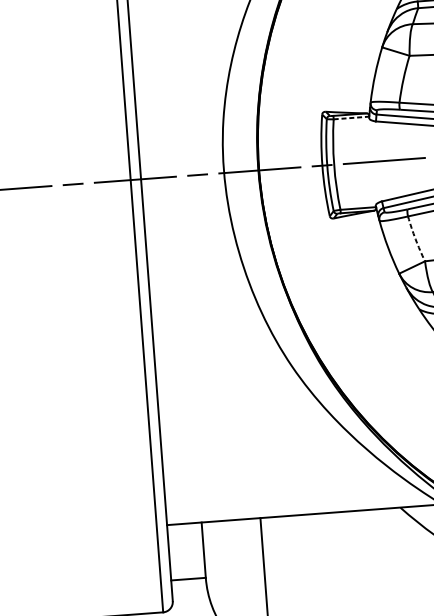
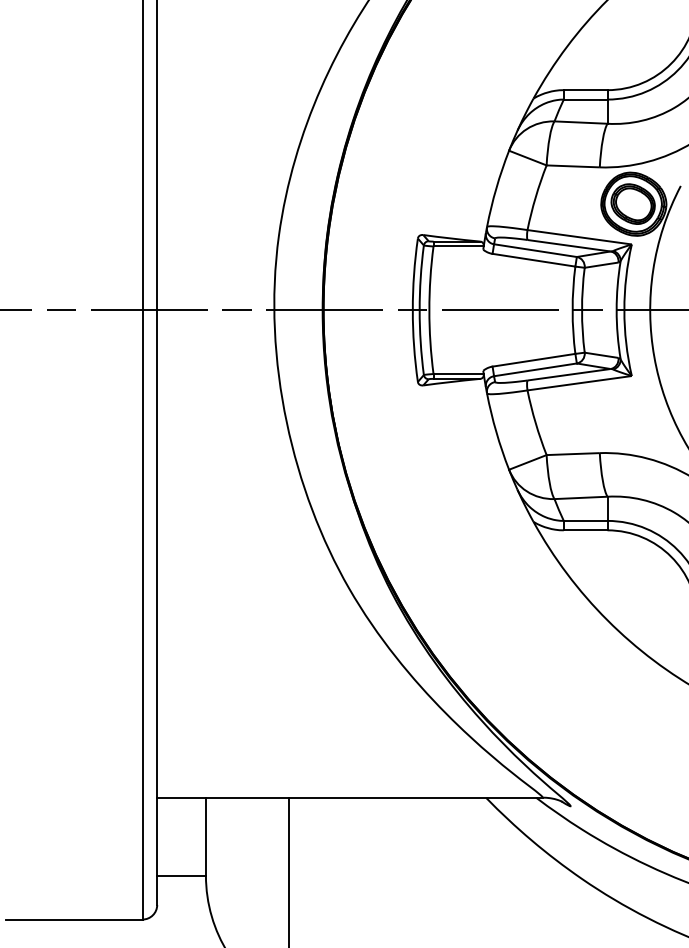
line: (352, 117) -> (459, 246), dashed -> solid
arc: (415, 239) -> (535, 423), dashed -> solid

